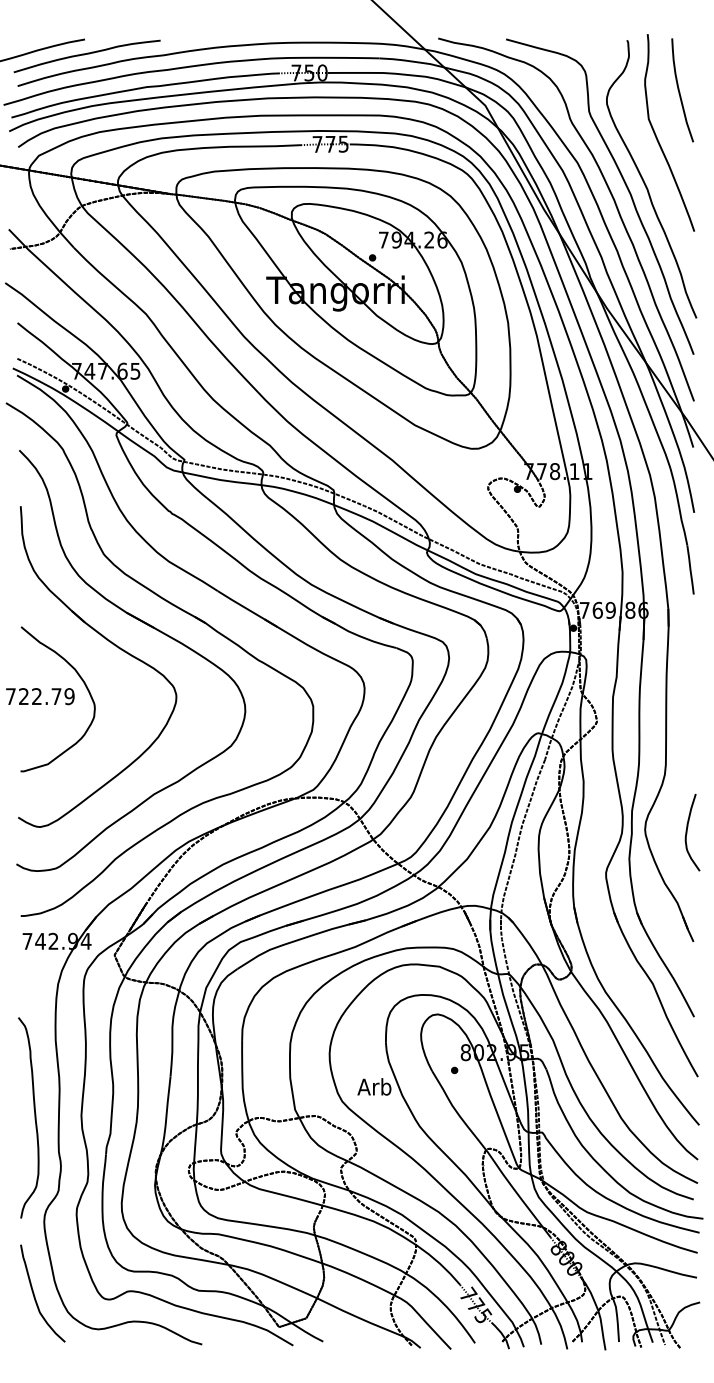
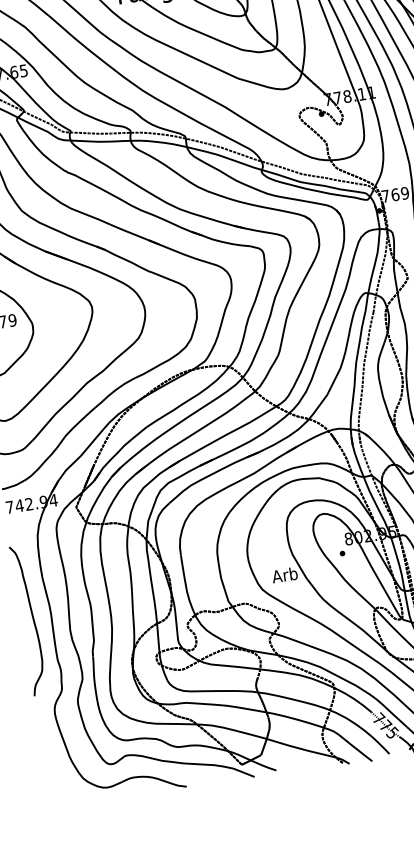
curve: (34, 1117) -> (32, 619), moved
curve: (35, 1296) -> (57, 770), removed

